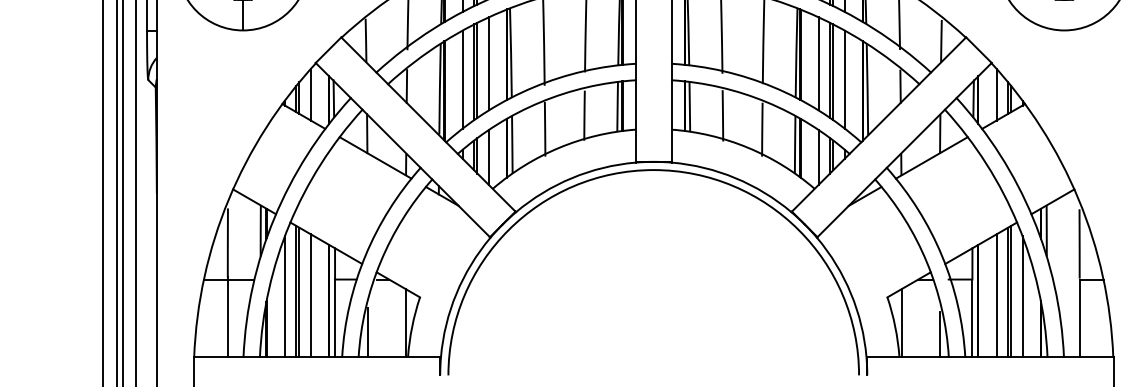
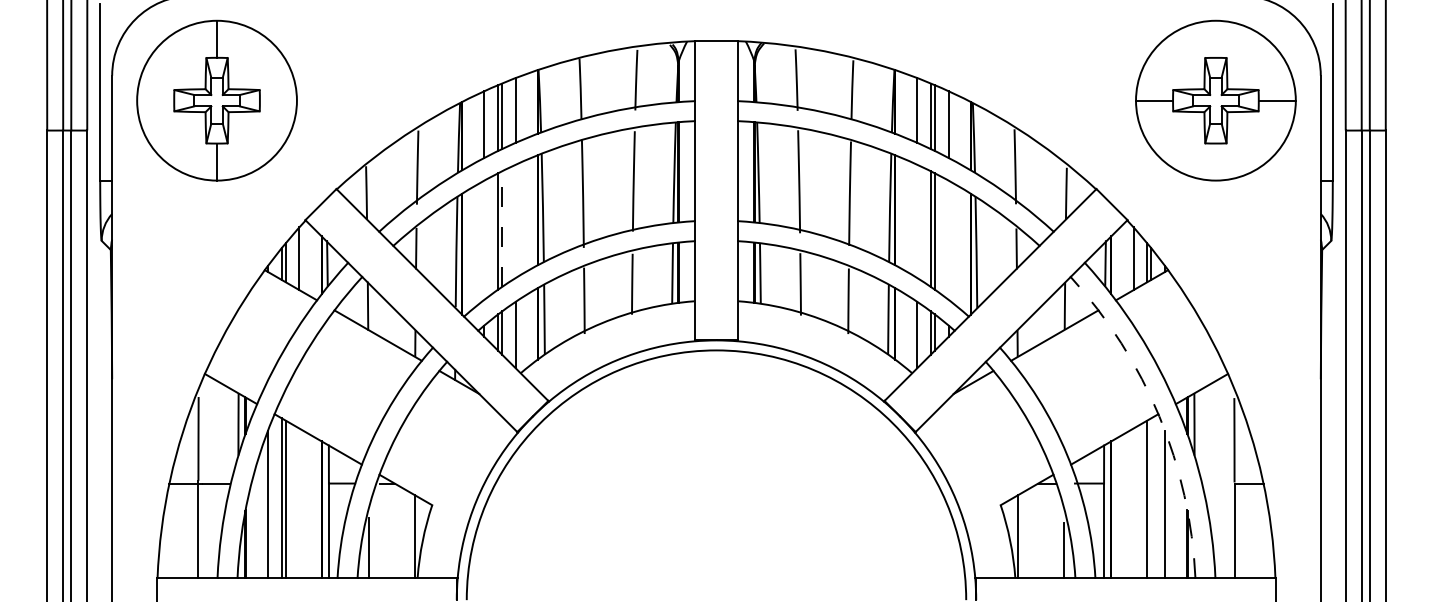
line: (488, 63) -> (515, 220), removed
line: (819, 63) -> (917, 220), removed
line: (477, 70) -> (502, 229), solid -> dashed
line: (462, 78) -> (484, 239), removed
line: (844, 78) -> (948, 239), removed
arc: (1017, 224) -> (1159, 416), solid -> dashed
line: (1011, 291) -> (1151, 498), removed
line: (310, 295) -> (299, 503), removed
line: (996, 295) -> (1133, 503), removed

